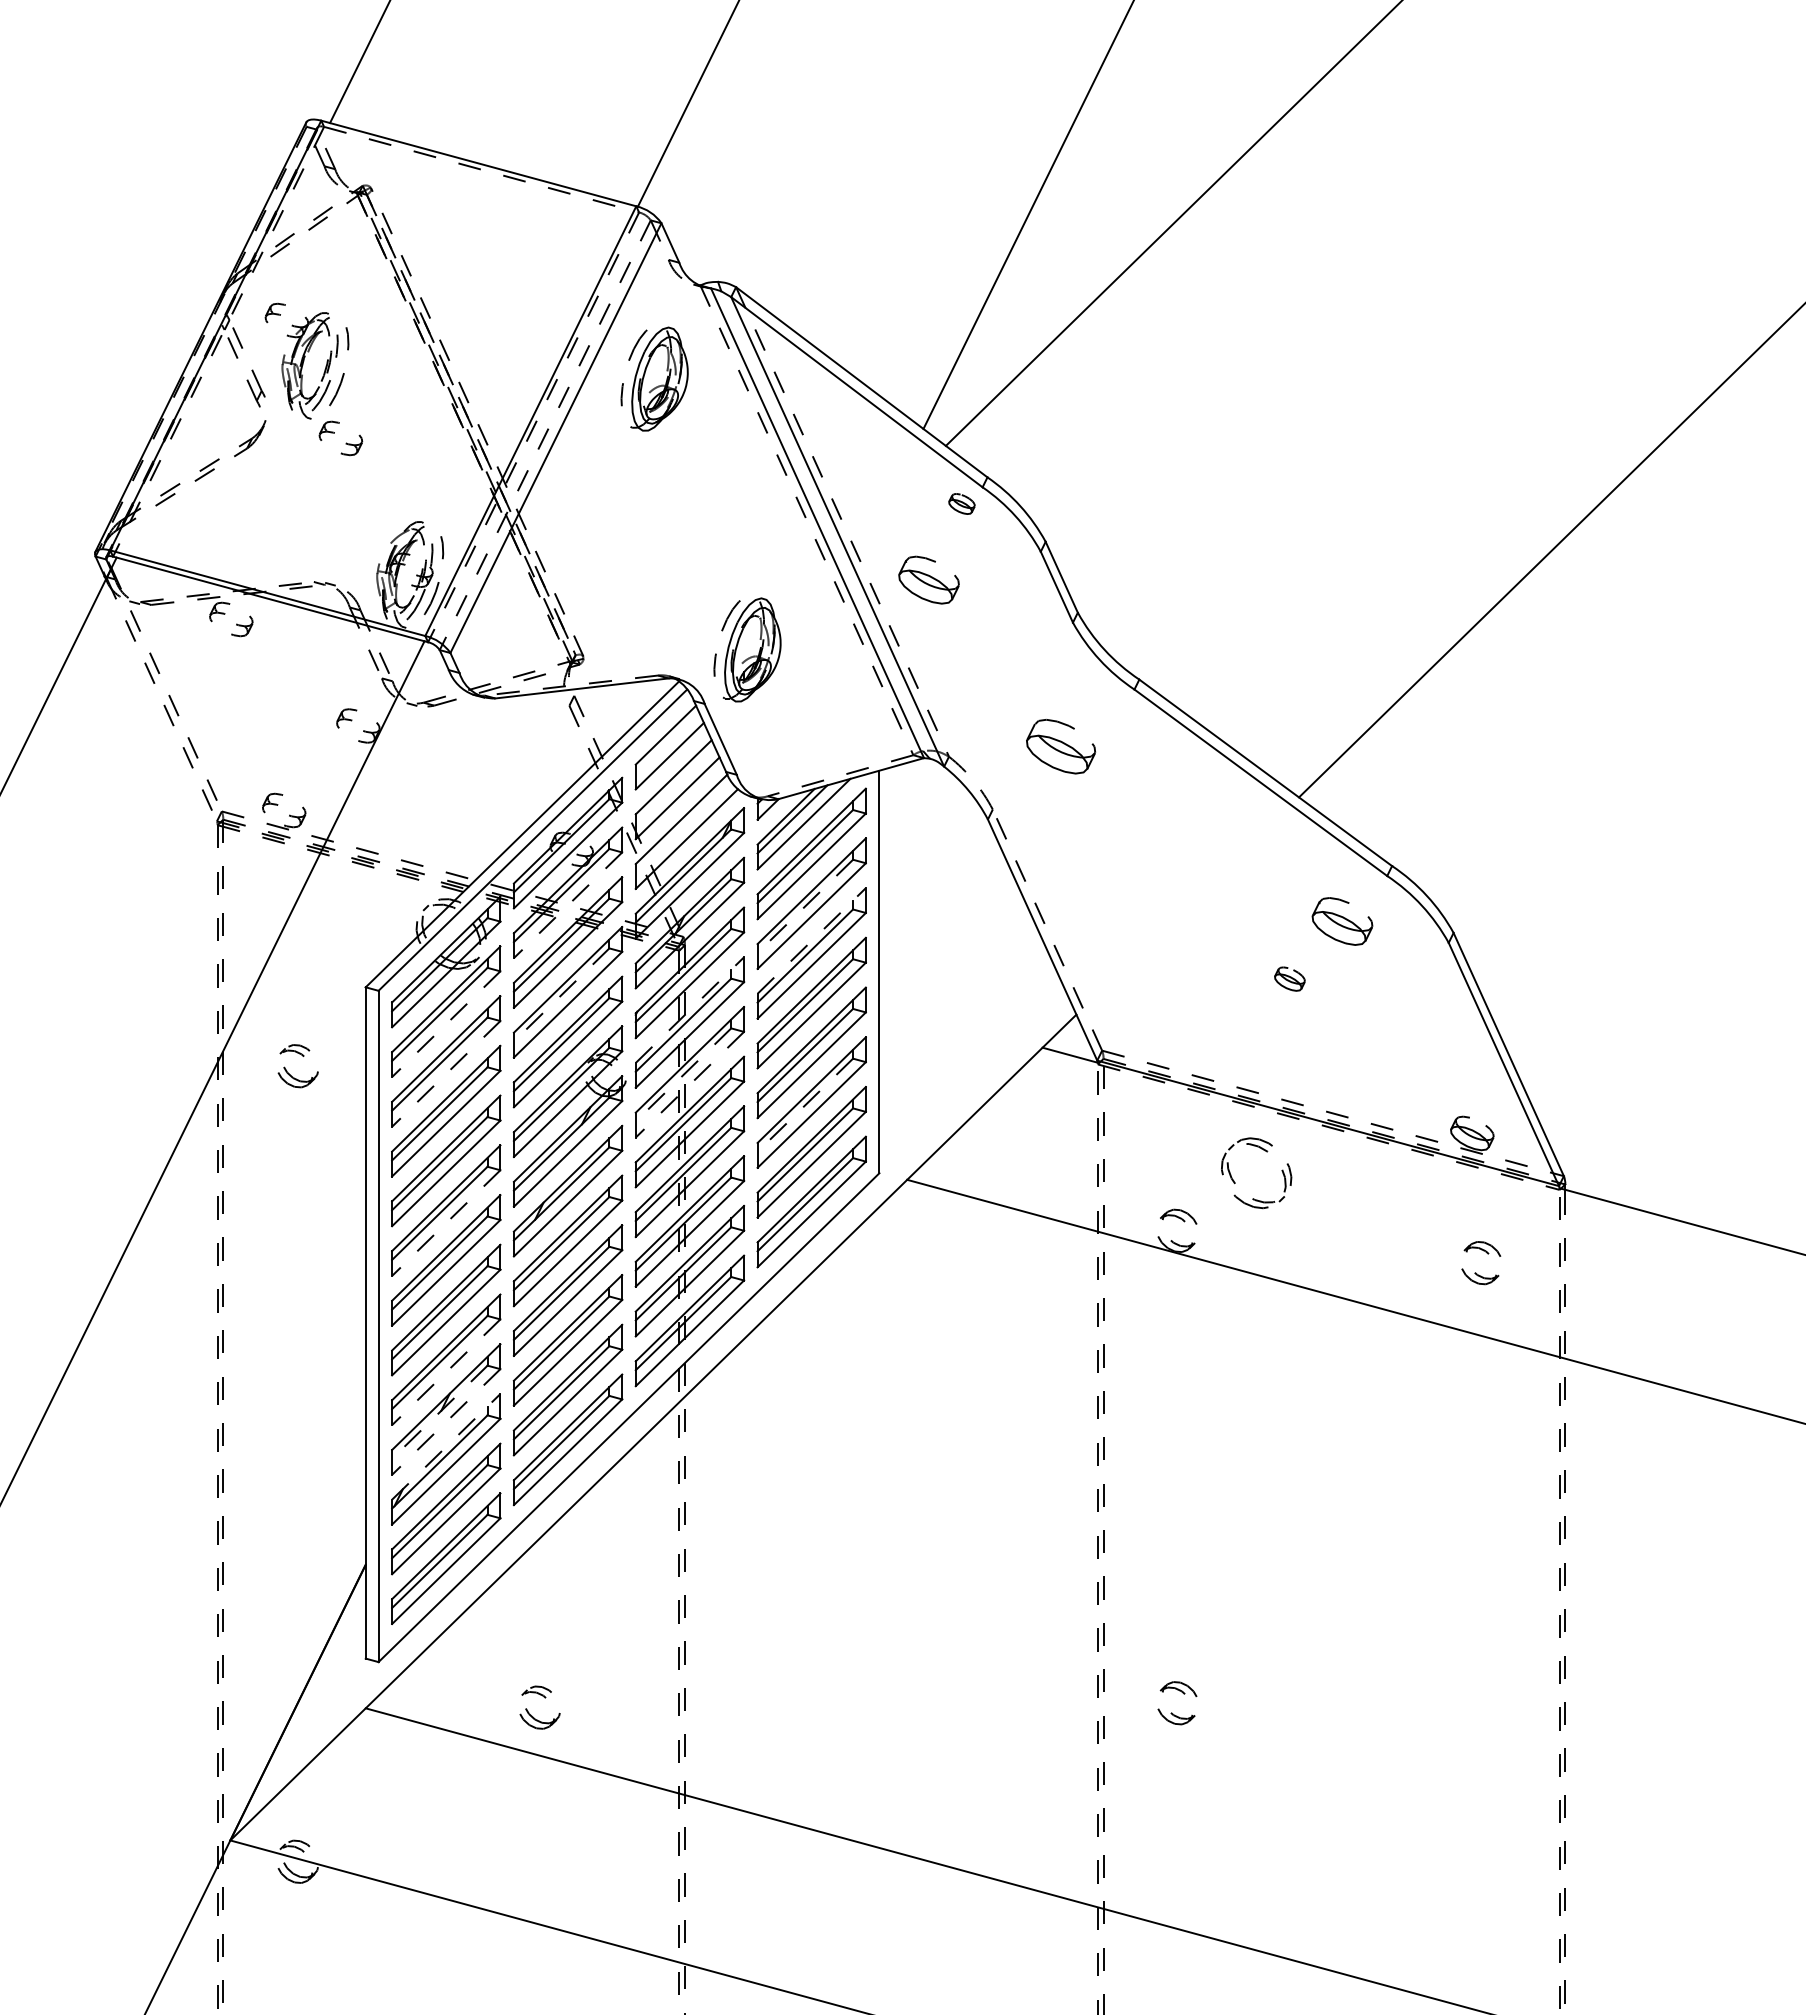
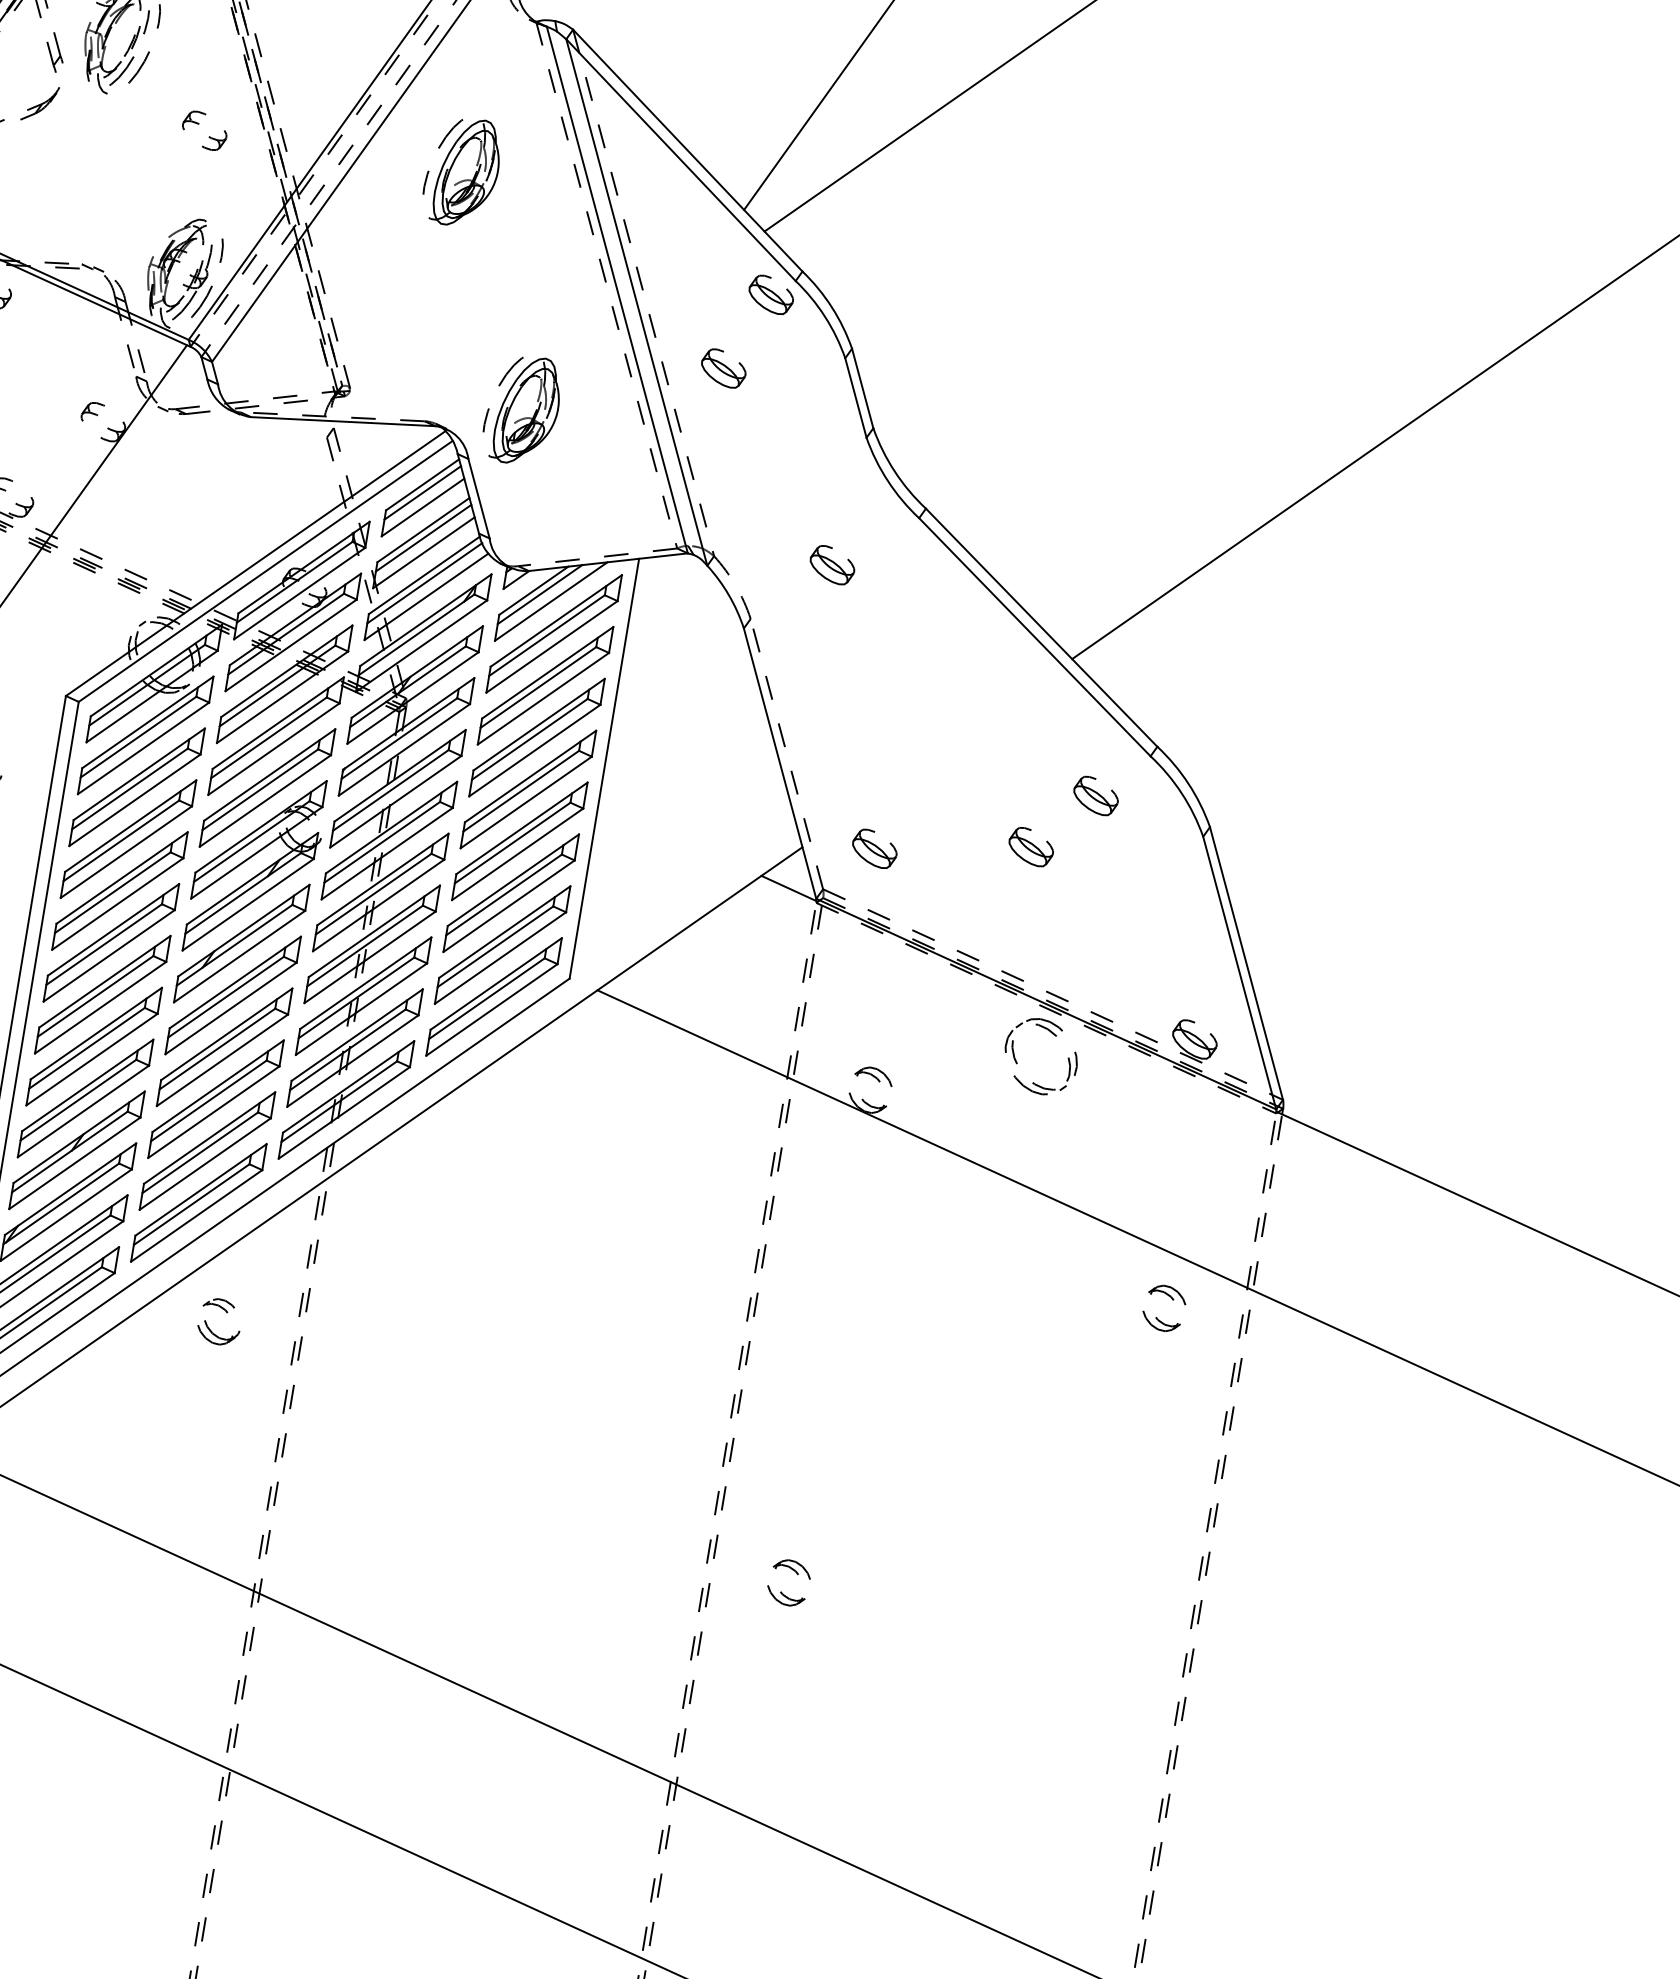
part: (654, 378) -> (462, 171), moved
part: (345, 443) -> (208, 136), moved
part: (961, 503) -> (770, 294), size x1.67
part: (928, 579) -> (723, 367), size x0.71
line: (666, 742) -> (421, 492), added
part: (1060, 746) -> (832, 564), size x0.62
line: (674, 784) -> (423, 537), added
line: (682, 826) -> (424, 582), added
line: (568, 905) -> (291, 645), dashed -> solid
line: (805, 906) -> (538, 687), dashed -> solid
part: (1342, 921) -> (1096, 796), size x0.71
line: (811, 940) -> (538, 724), dashed -> solid
part: (1289, 978) -> (1030, 846), size x1.43
line: (561, 995) -> (268, 738), dashed -> solid
part: (1144, 1004) -> (875, 848), added
line: (689, 1010) -> (399, 776), dashed -> solid
line: (446, 1024) -> (143, 748), dashed -> solid
line: (446, 1073) -> (135, 799), dashed -> solid
line: (683, 1074) -> (382, 841), dashed -> solid
line: (689, 1084) -> (386, 853), dashed -> solid
line: (805, 1105) -> (504, 895), dashed -> solid
part: (1235, 1182) -> (1017, 1062), moved
line: (446, 1223) -> (109, 956), dashed -> solid
part: (1476, 1272) -> (1157, 1317), moved
line: (446, 1372) -> (83, 1111), dashed -> solid
line: (439, 1412) -> (69, 1152), dashed -> solid
line: (446, 1421) -> (75, 1162), dashed -> solid
line: (446, 1446) -> (70, 1188), dashed -> solid
part: (544, 1698) -> (226, 1313), moved

